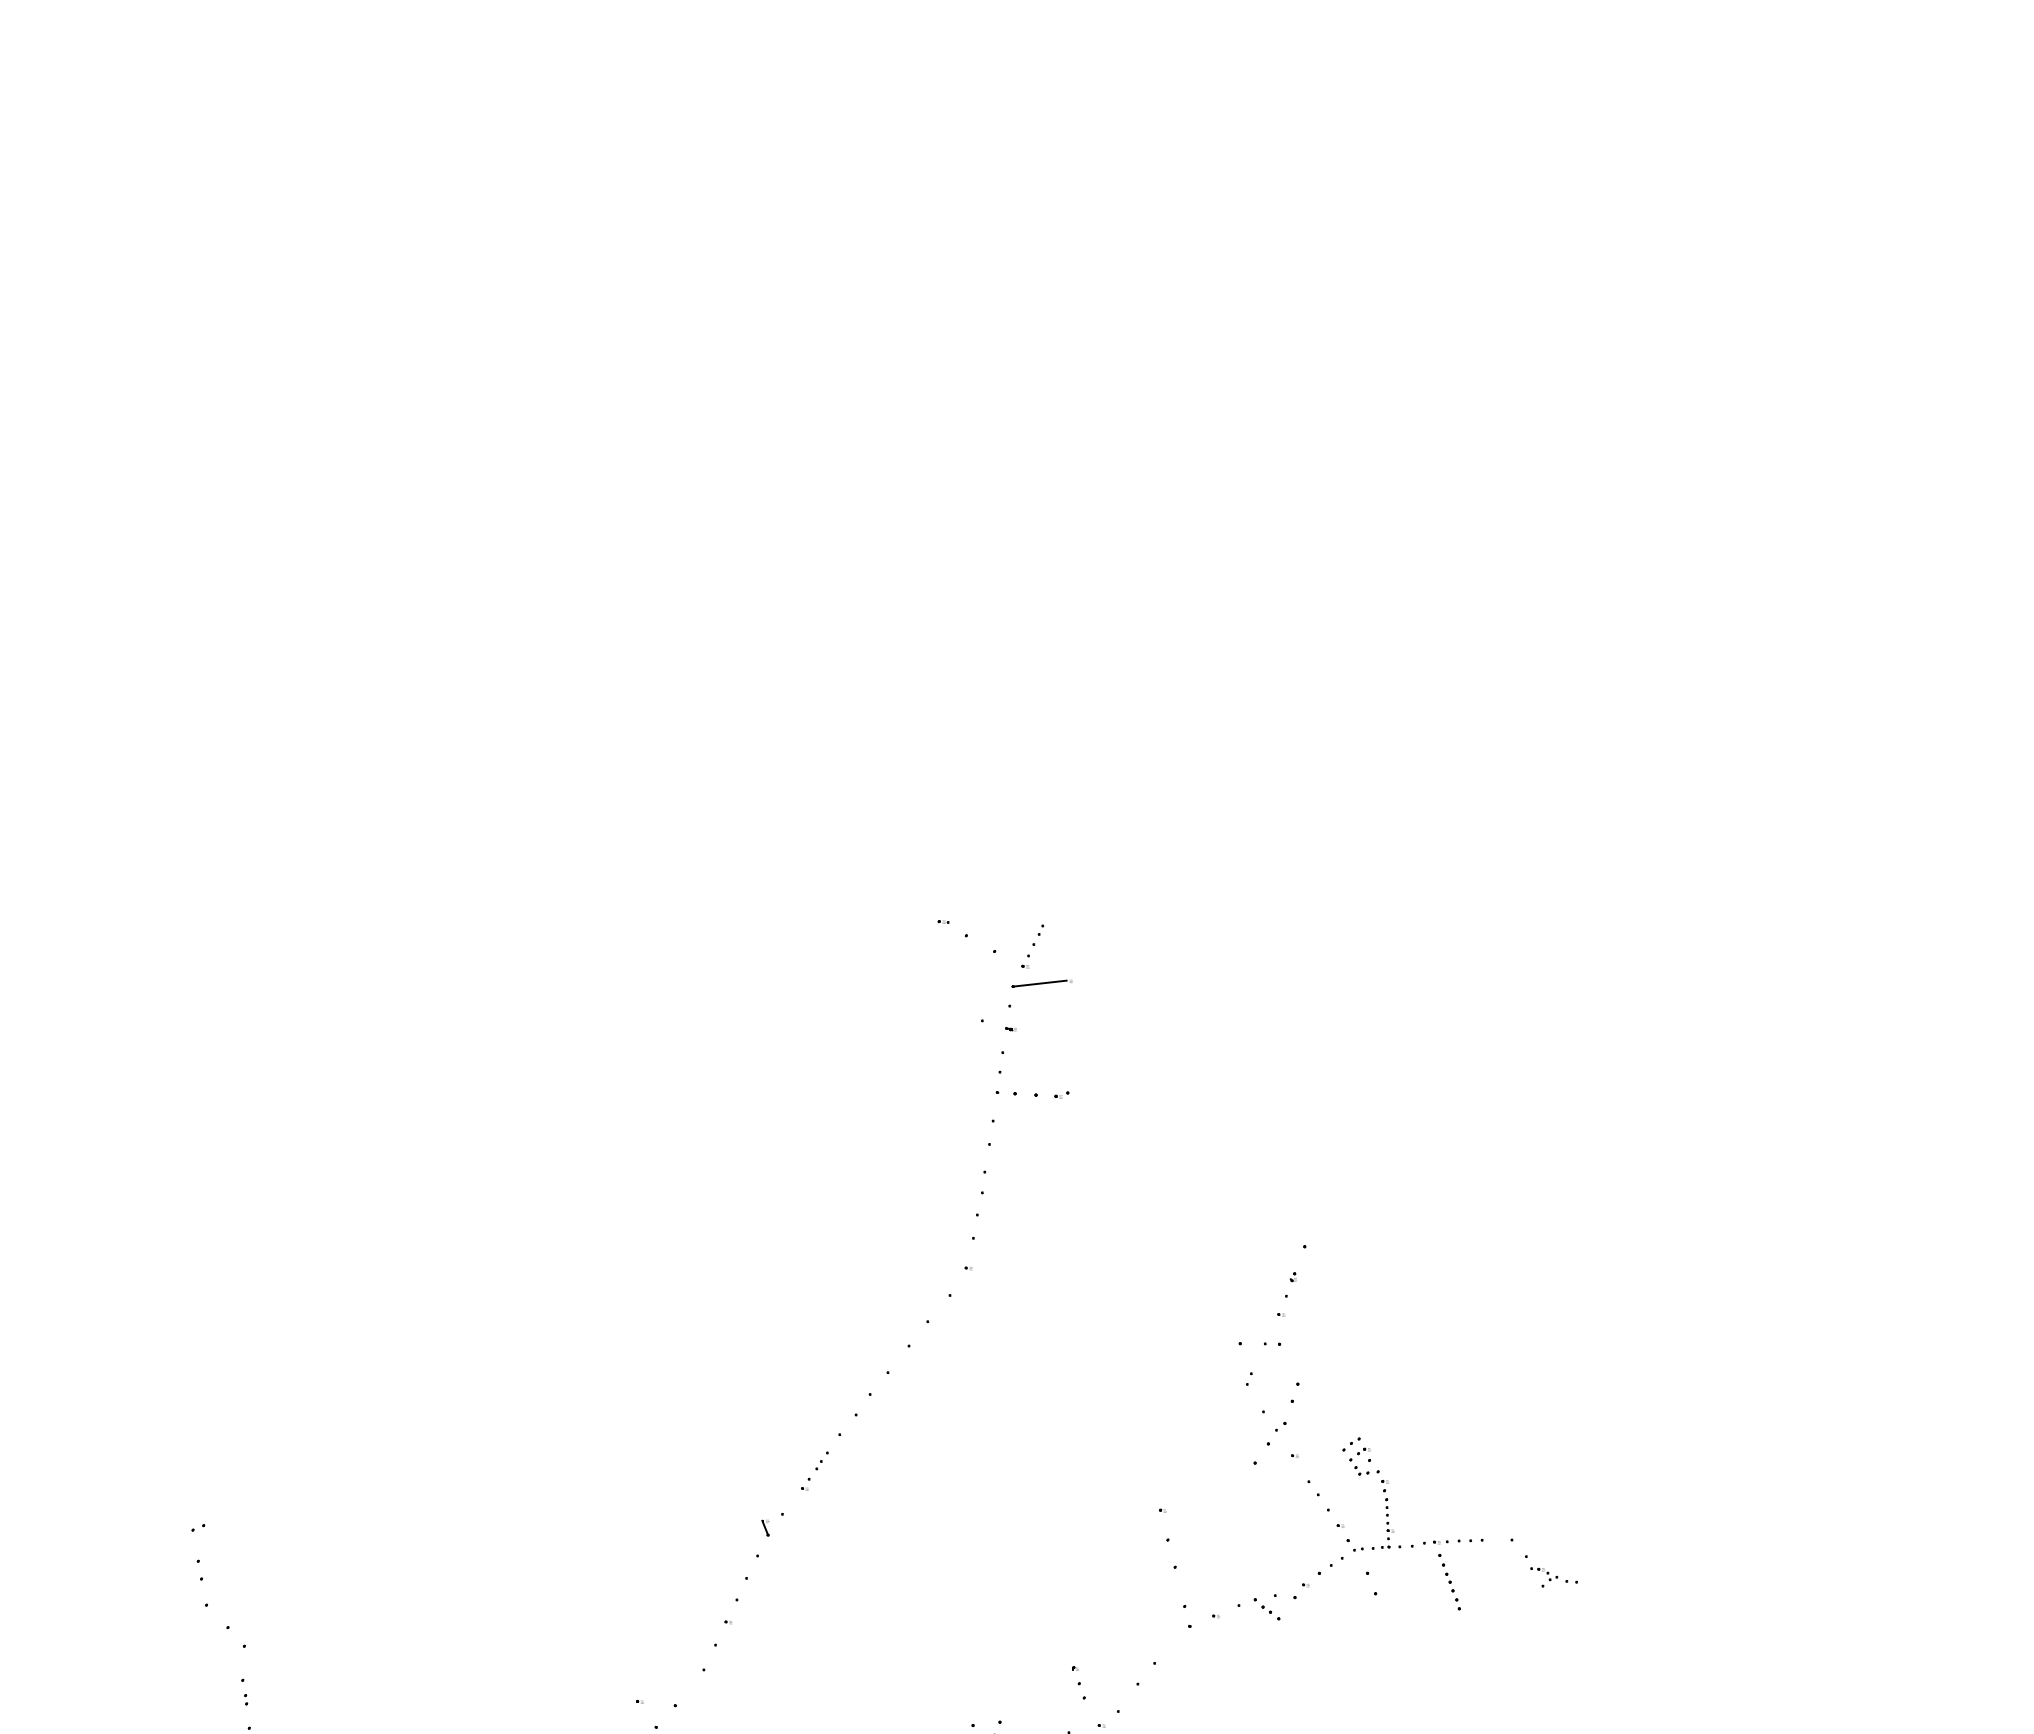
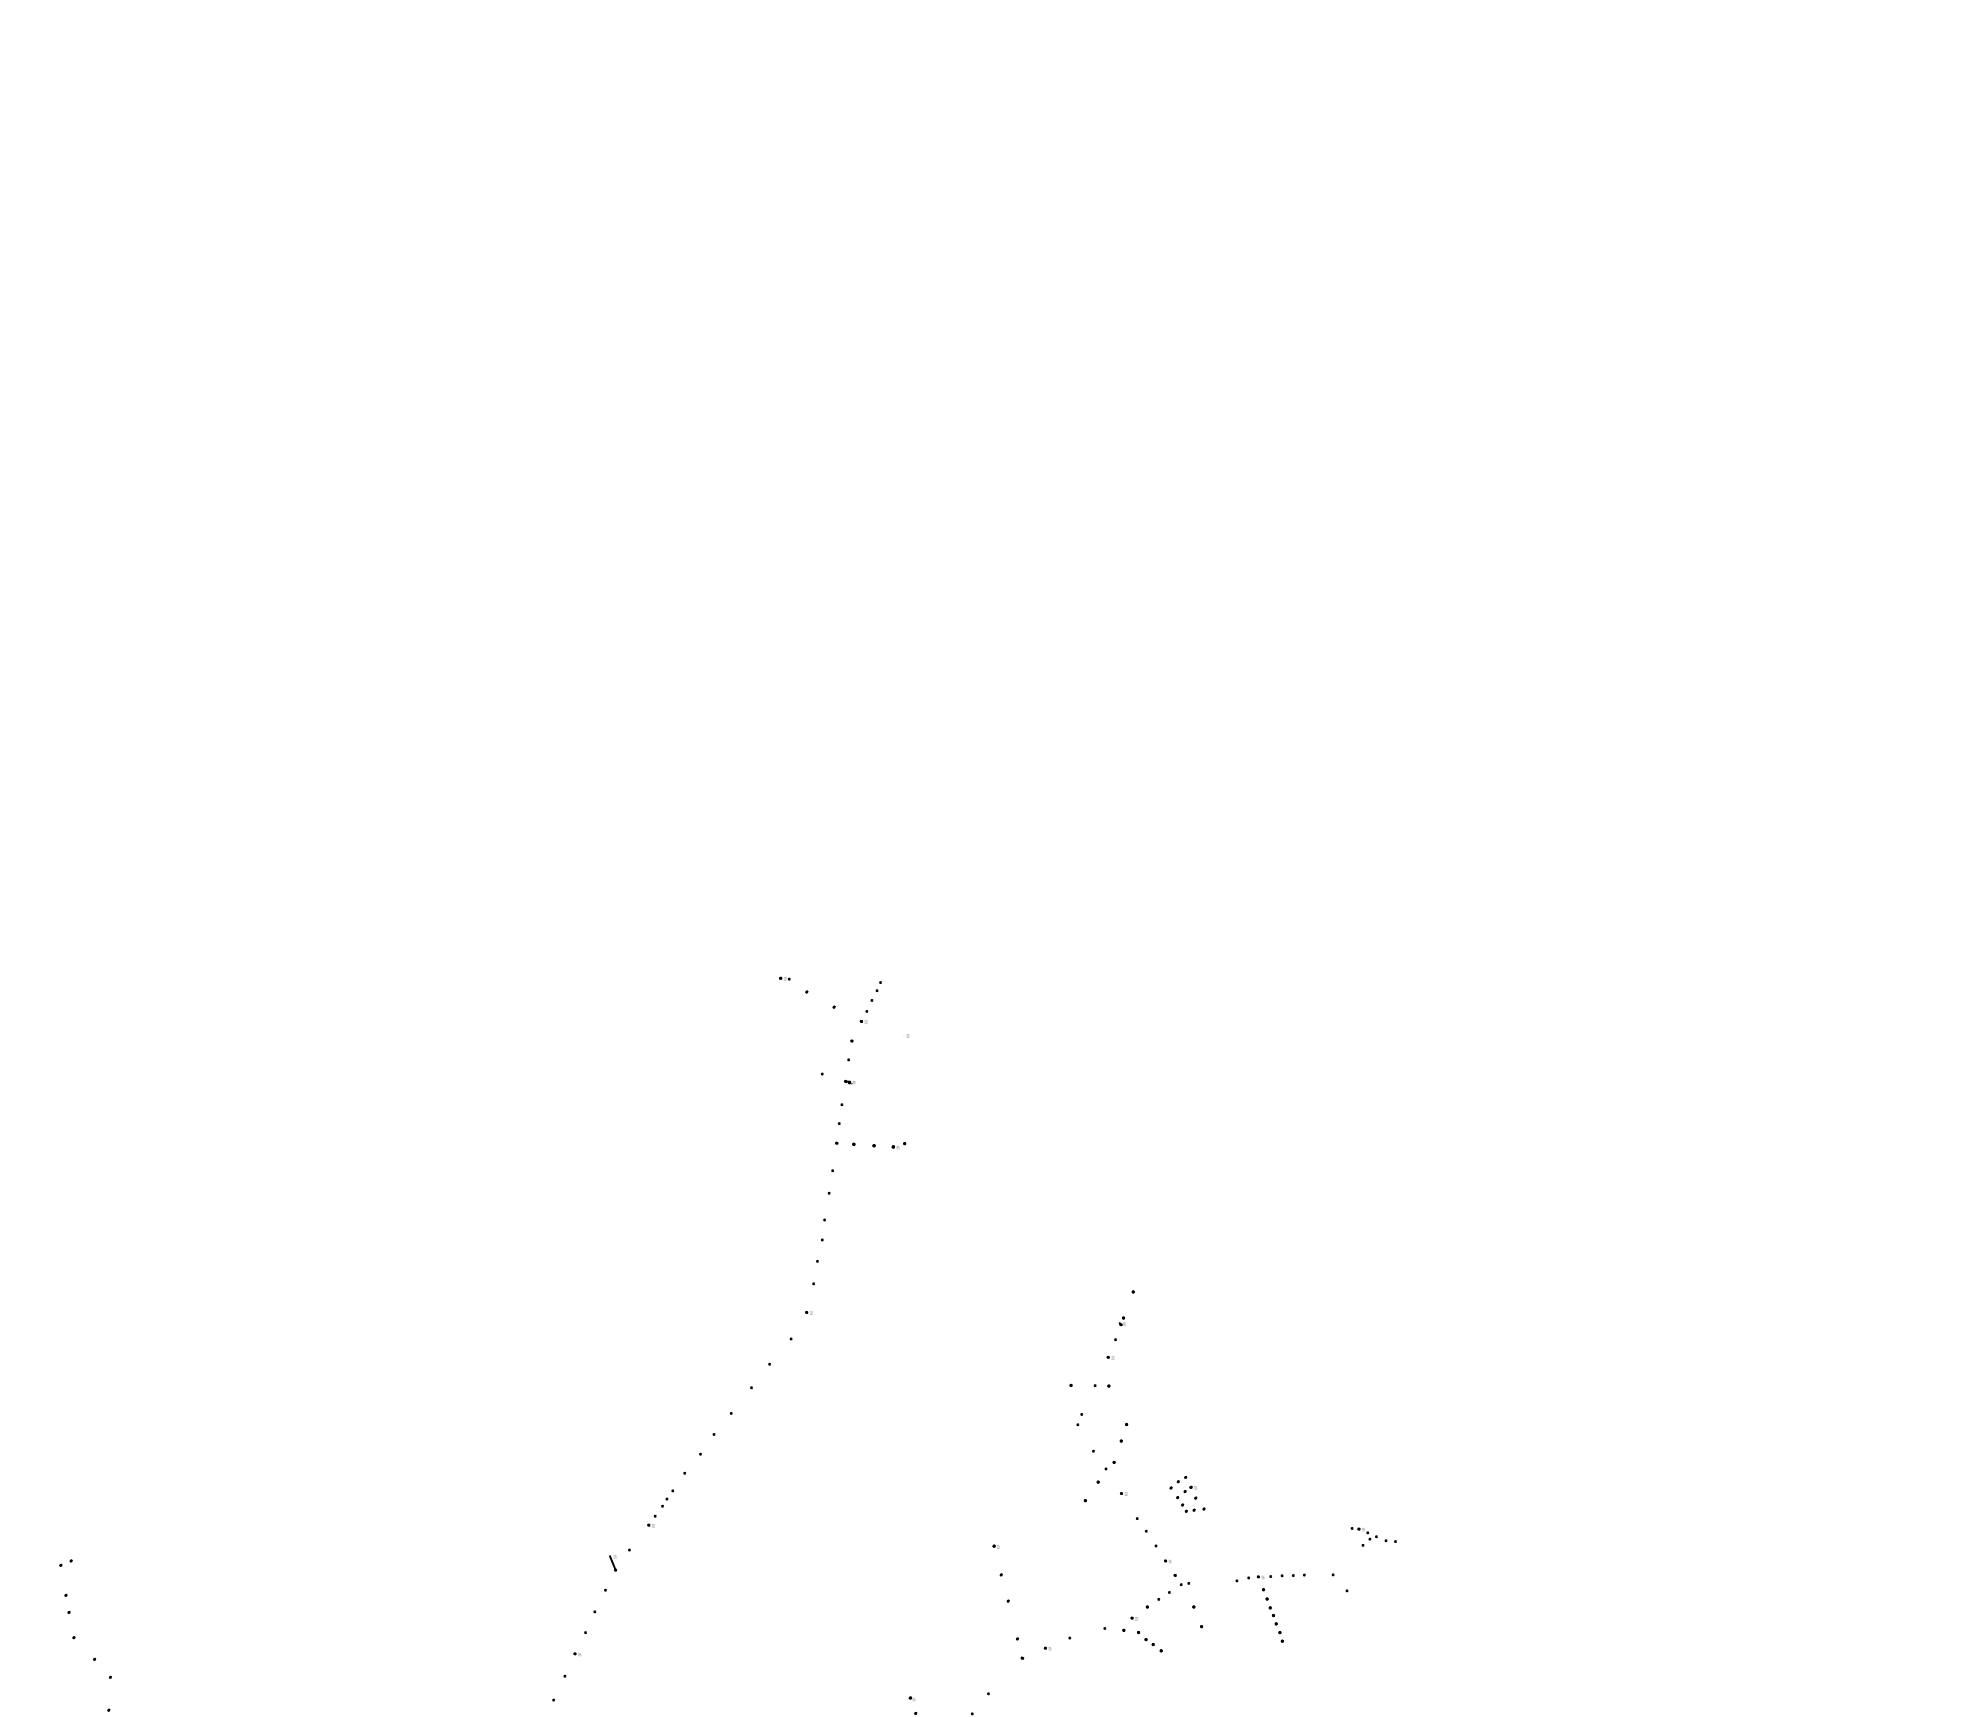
line: (1039, 984) -> (877, 1038), removed
part: (1386, 1514) -> (1212, 1550), removed
part: (1553, 1576) -> (1373, 1536), moved
part: (1266, 1609) -> (1149, 1641), moved

